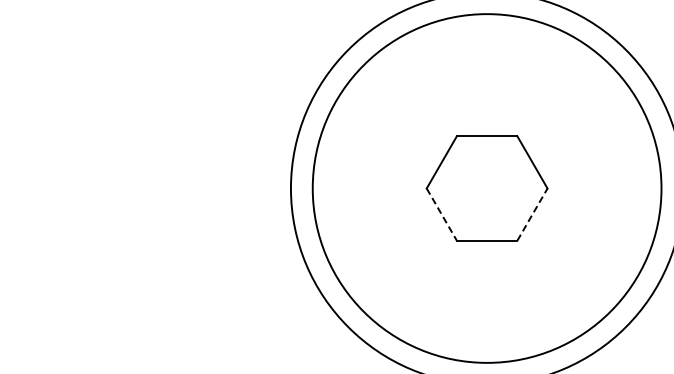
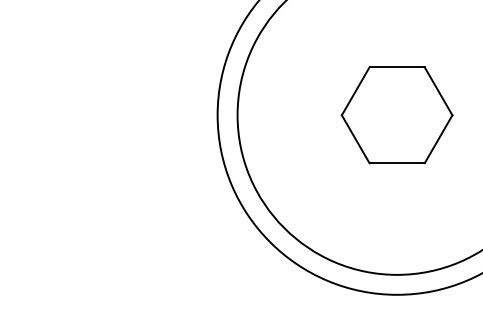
line: (532, 214) -> (438, 139), dashed -> solid
line: (442, 215) -> (356, 140), dashed -> solid

